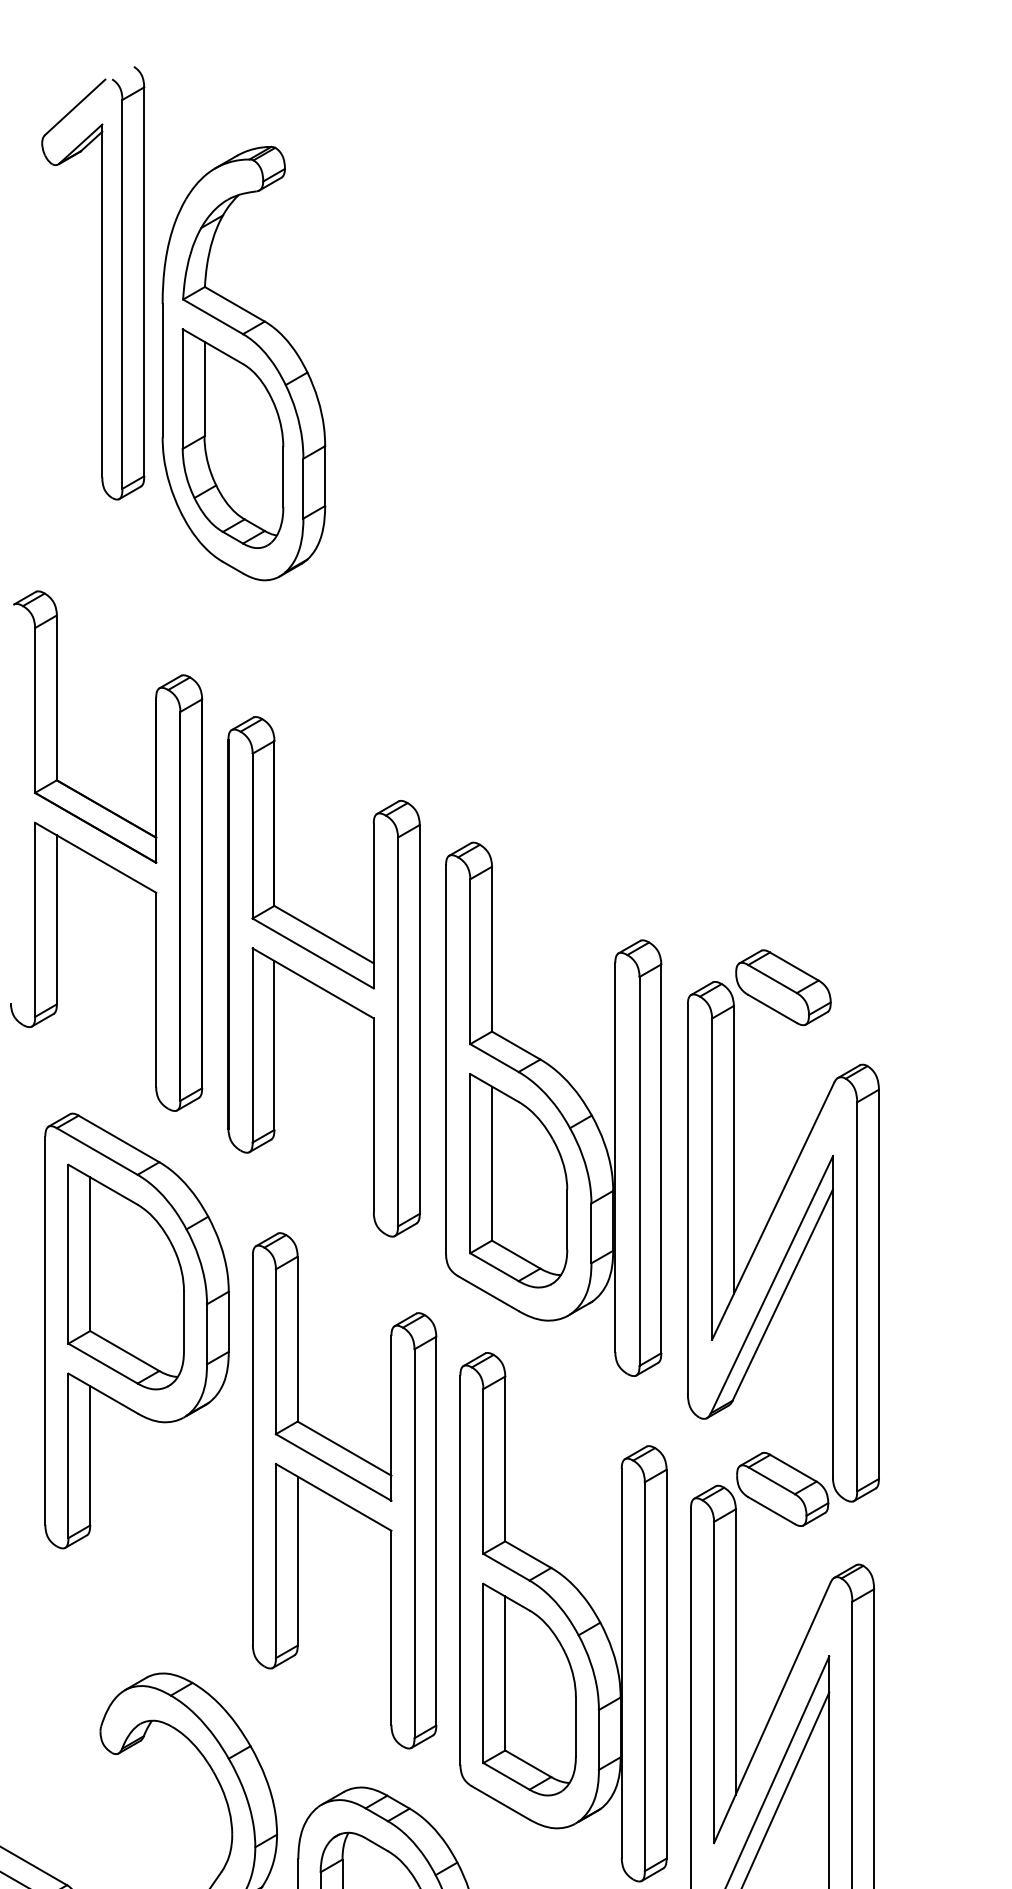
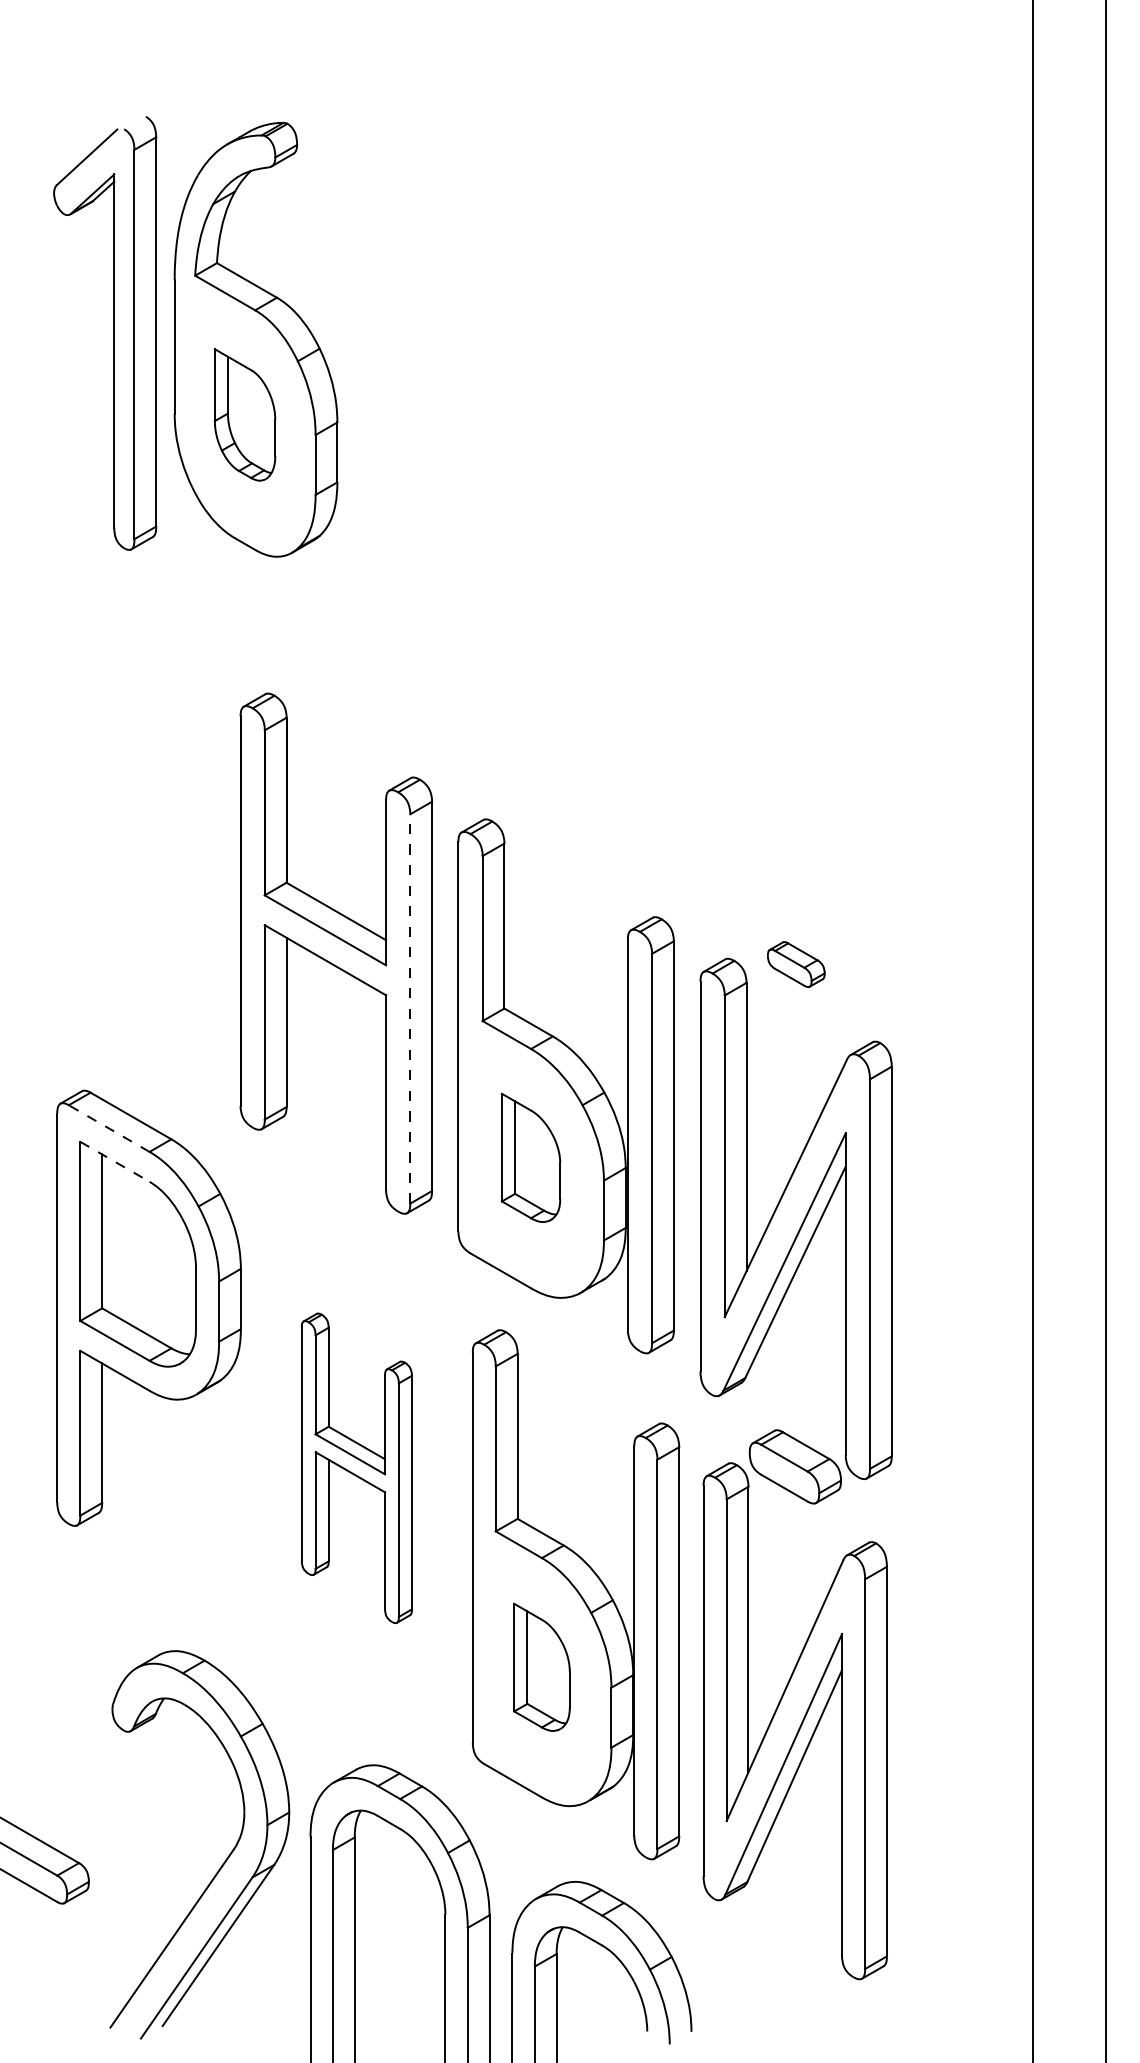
part: (101, 283) -> (113, 333), moved
part: (232, 438) -> (244, 414), size x0.6
part: (101, 859) -> (113, 836), removed
part: (783, 987) -> (796, 964), size x0.6
line: (398, 1031) -> (410, 1008), solid -> dashed
line: (97, 1151) -> (109, 1128), solid -> dashed
part: (518, 1180) -> (530, 1157), size x0.6
line: (103, 1184) -> (115, 1161), solid -> dashed
part: (344, 1491) -> (356, 1468), size x0.6
part: (529, 1689) -> (541, 1667), size x0.6

